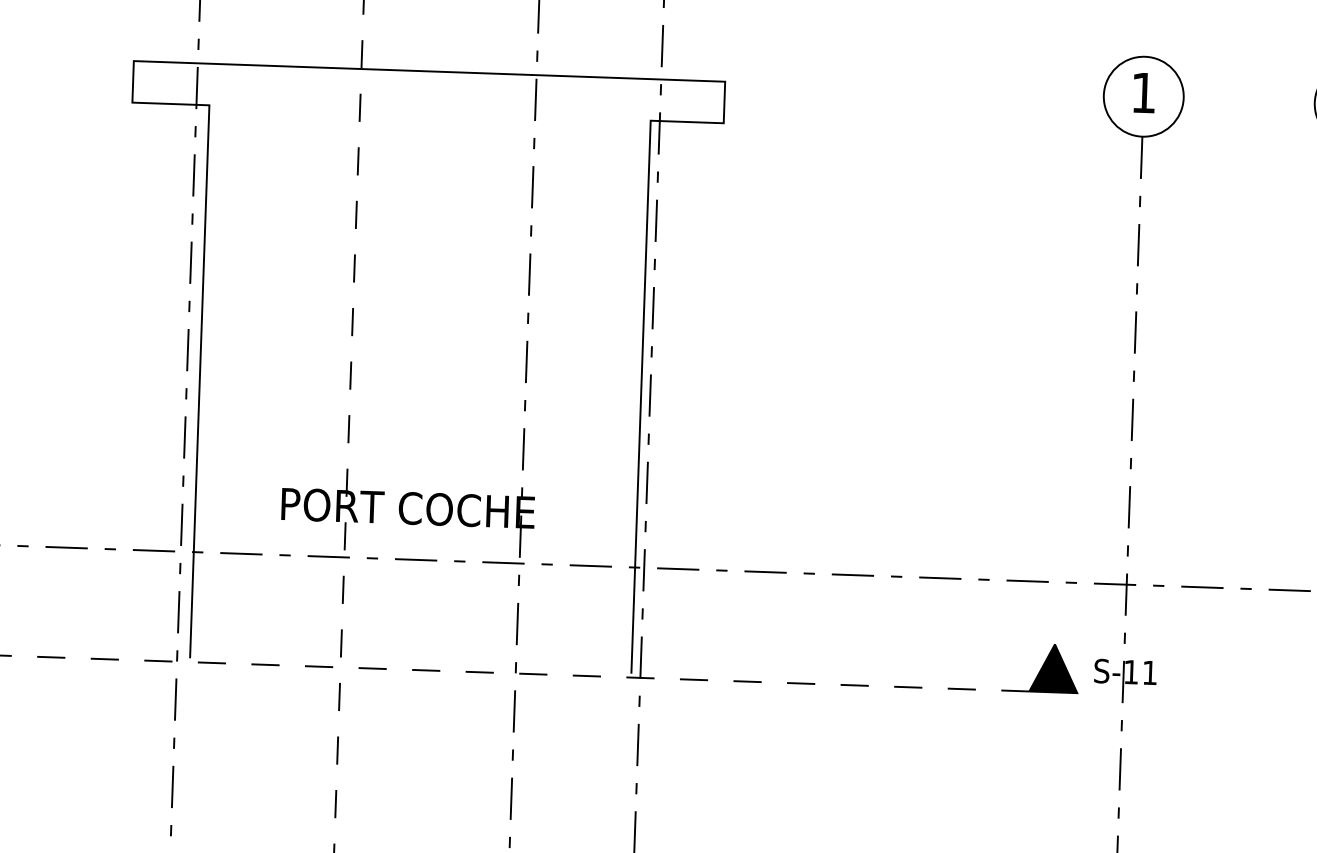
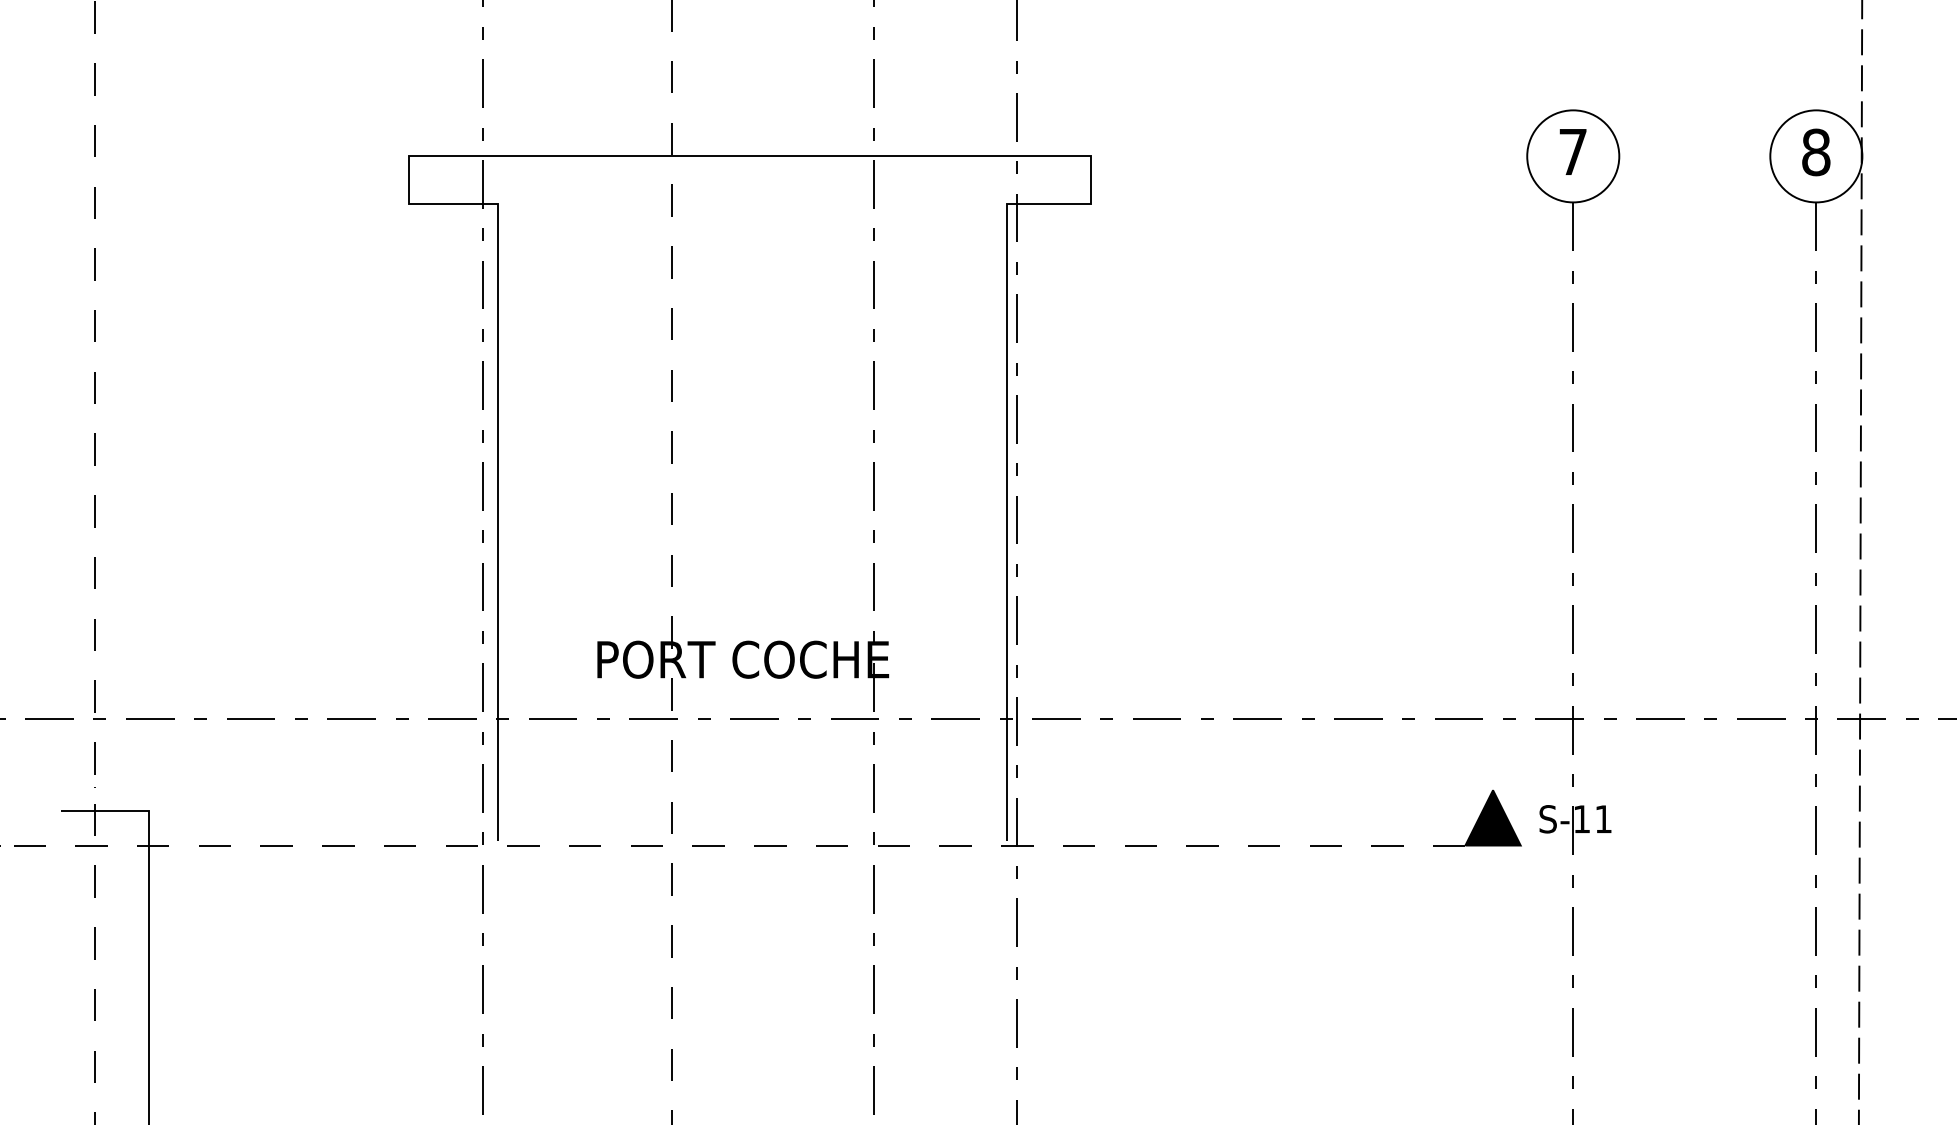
text: (1143, 92) -> (1572, 151), 1 -> 7

